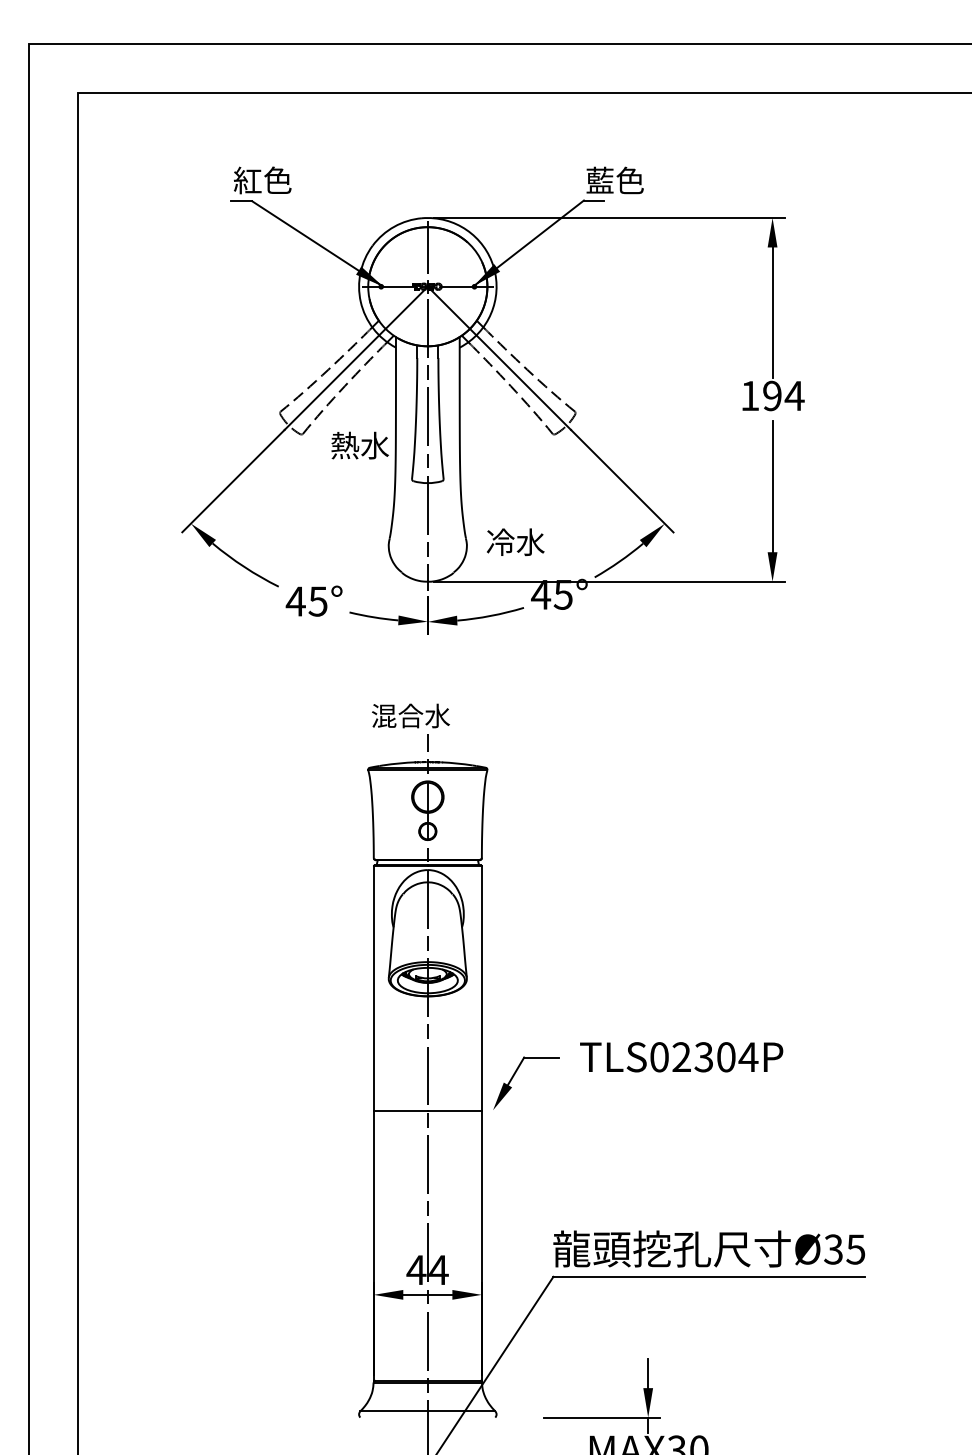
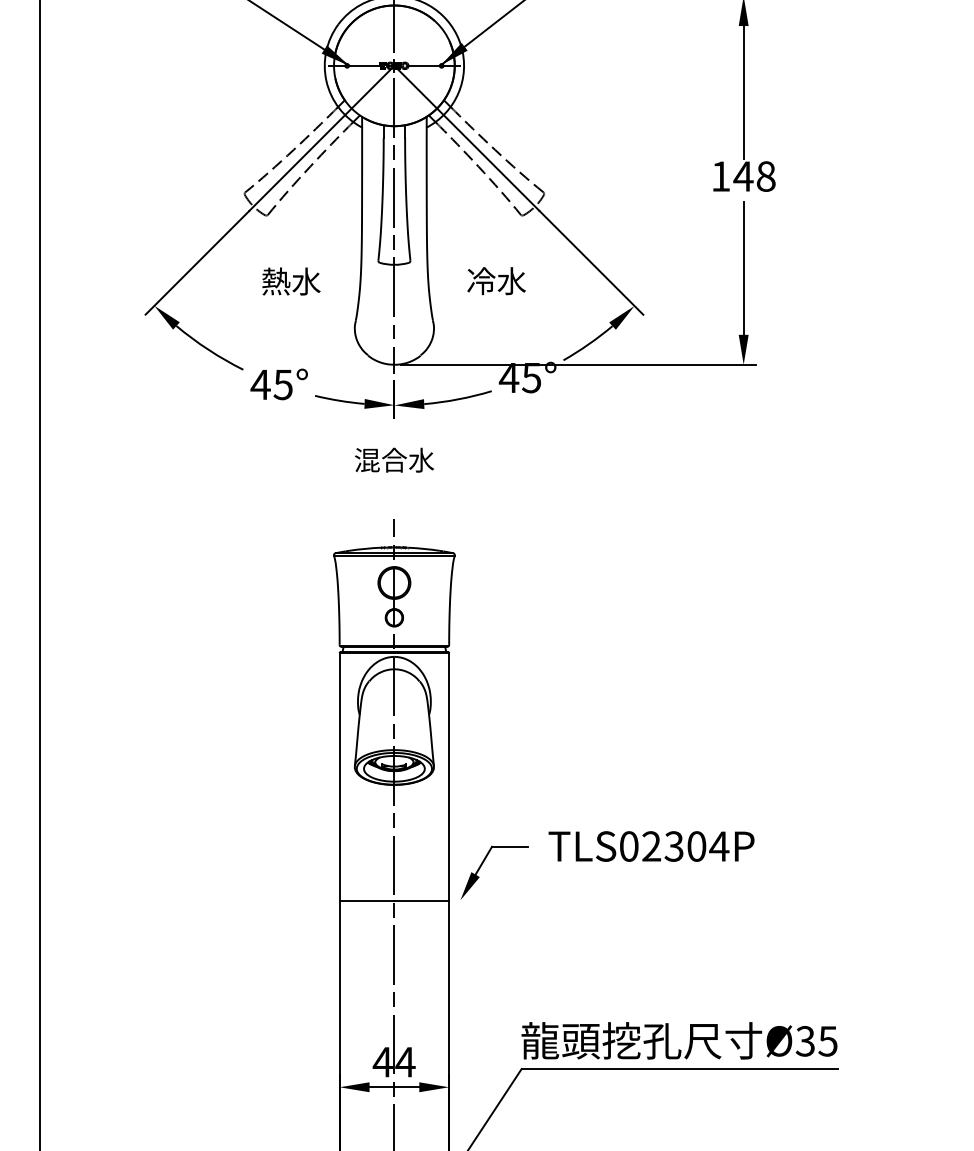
text: (783, 395) -> (754, 176), 194 -> 148
text: (359, 445) -> (290, 281), moved
text: (515, 541) -> (496, 280), moved
text: (410, 715) -> (394, 459), moved

